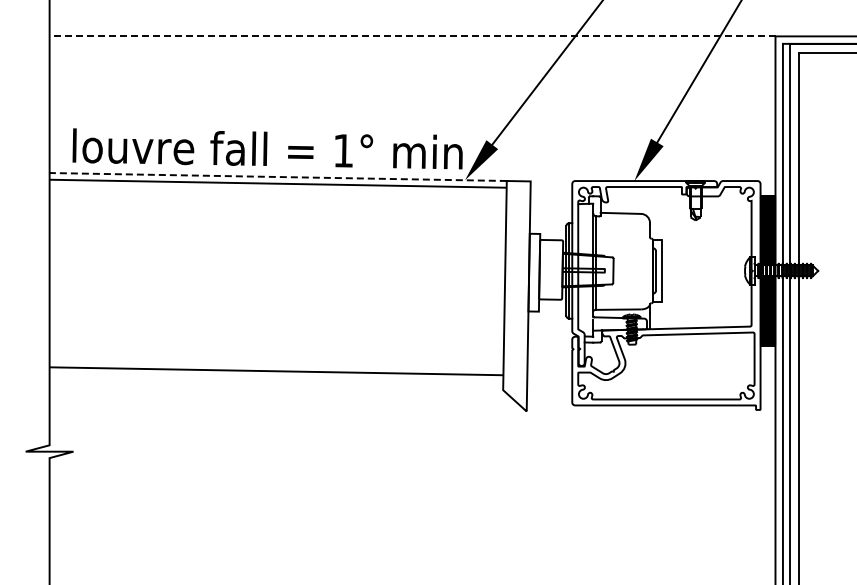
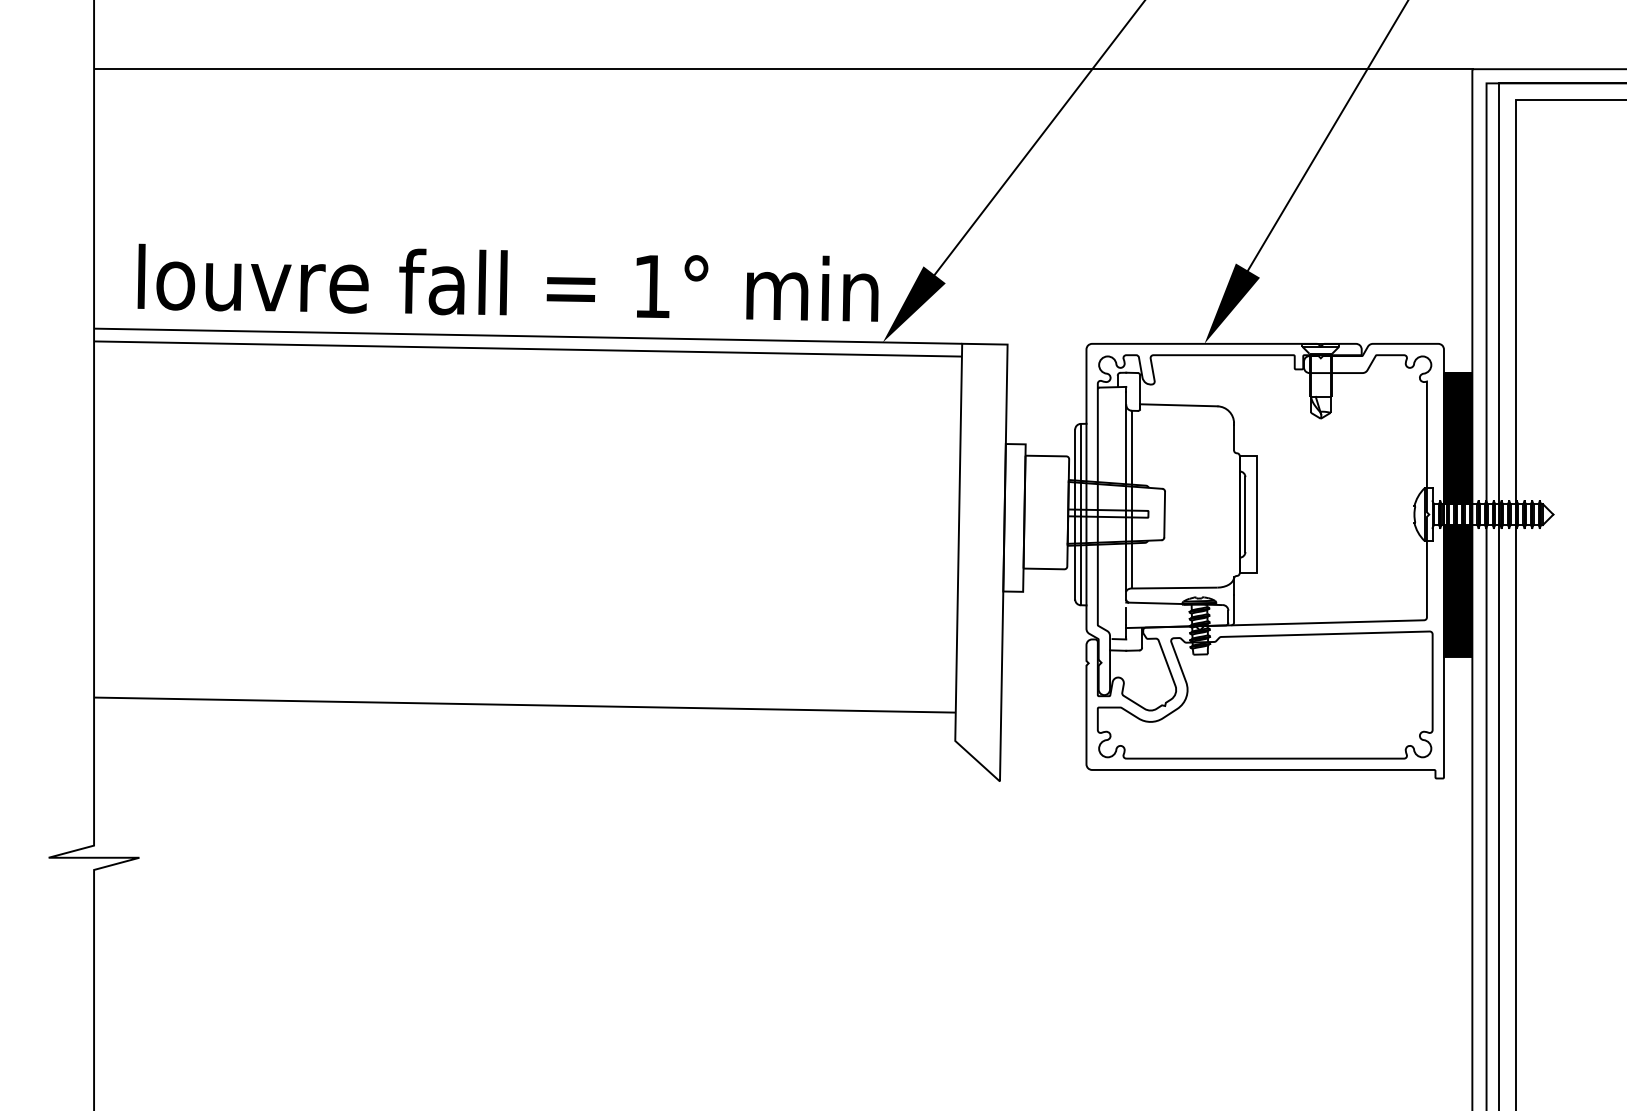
line: (412, 36) -> (783, 69), dashed -> solid
line: (278, 177) -> (528, 337), dashed -> solid

